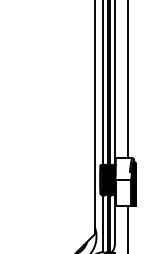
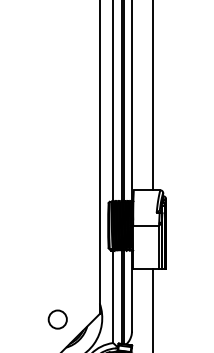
circle: (68, 237) -> (56, 319), added

